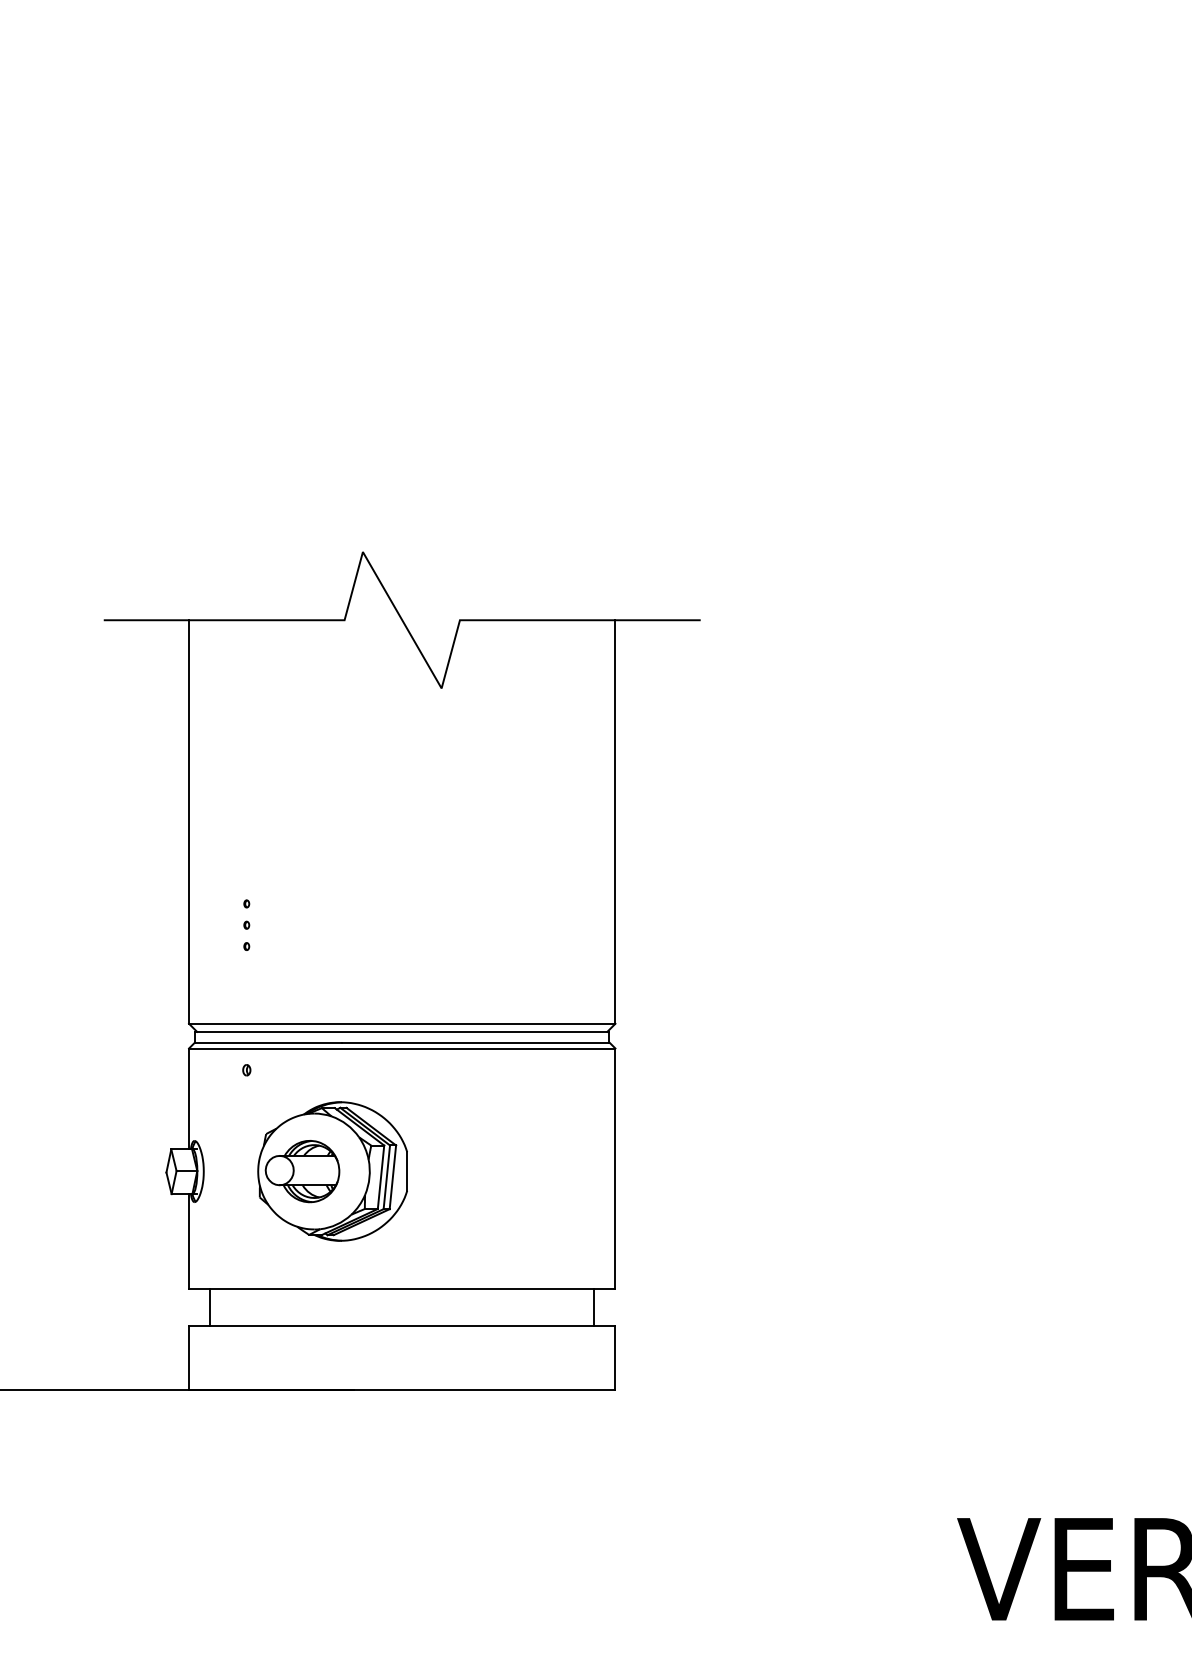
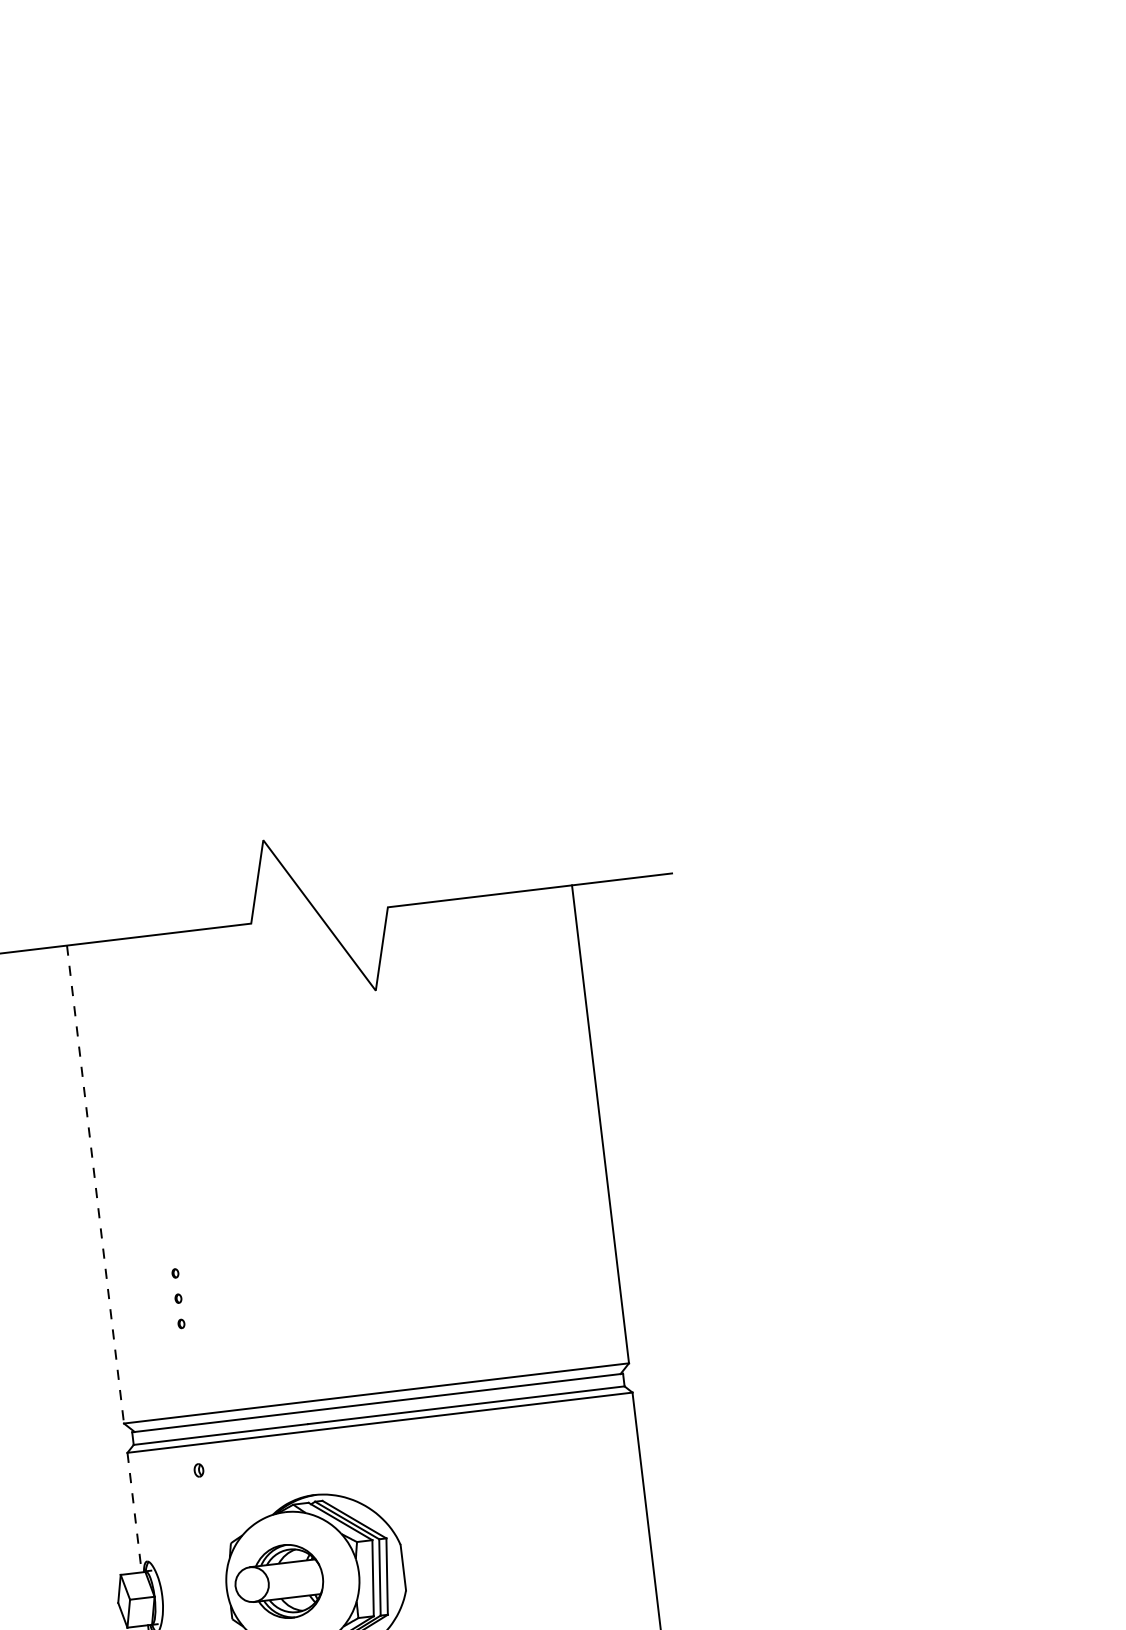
line: (189, 822) -> (96, 1185), solid -> dashed
line: (189, 1099) -> (135, 1513), solid -> dashed

